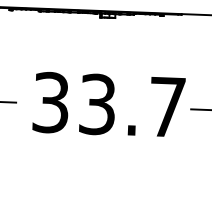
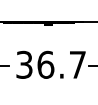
text: (96, 103) -> (45, 64), 33.7 -> 36.7

